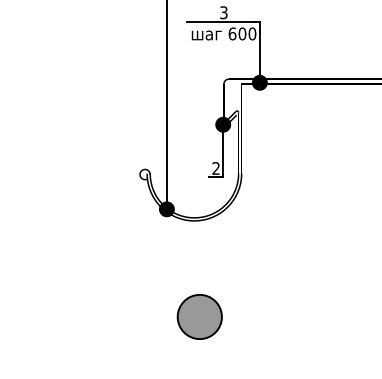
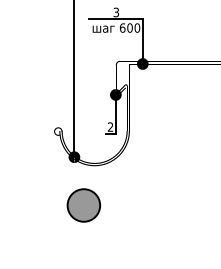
part: (199, 316) -> (83, 205), moved

